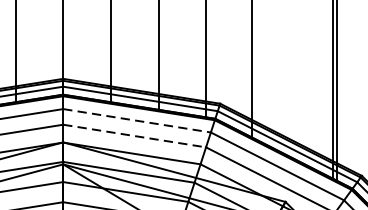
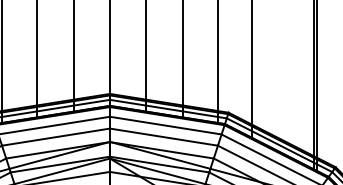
line: (136, 120) -> (165, 125), dashed -> solid
line: (134, 136) -> (163, 137), dashed -> solid

